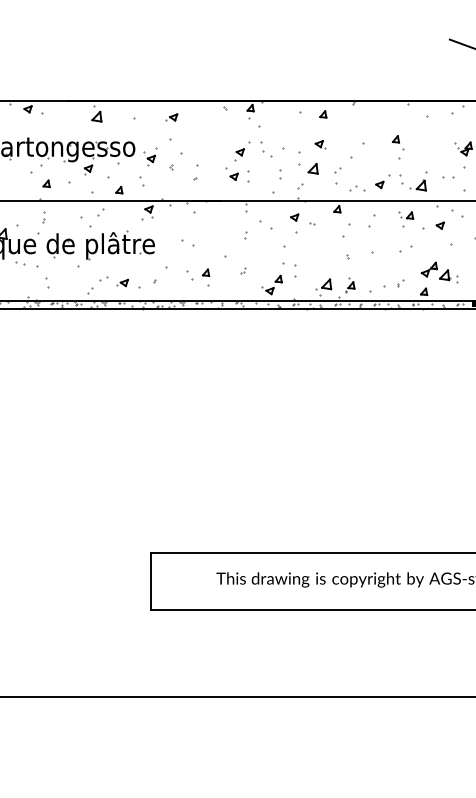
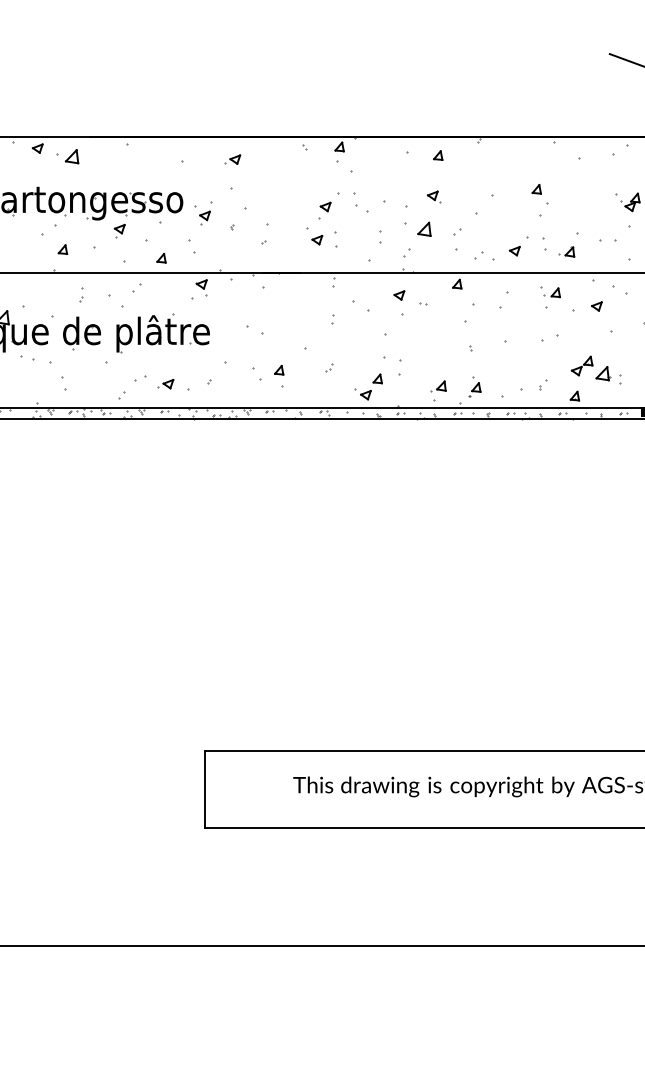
part: (96, 116) -> (71, 156), moved
part: (417, 185) -> (566, 251), size x0.7
part: (43, 216) -> (81, 294), moved
part: (323, 284) -> (438, 386), size x0.7

